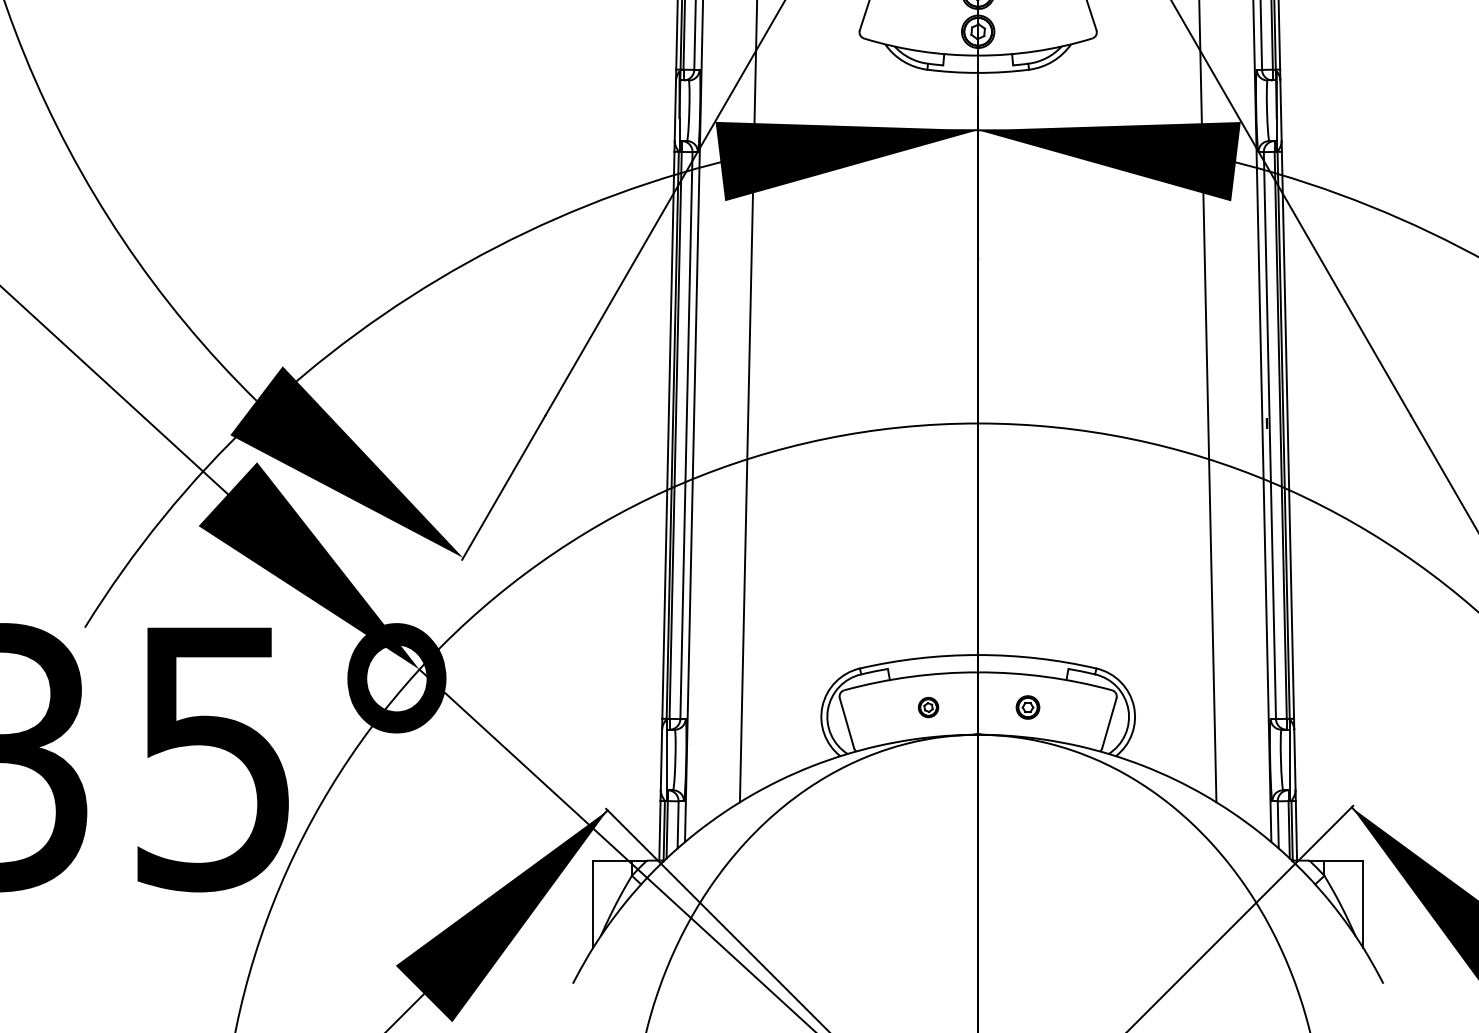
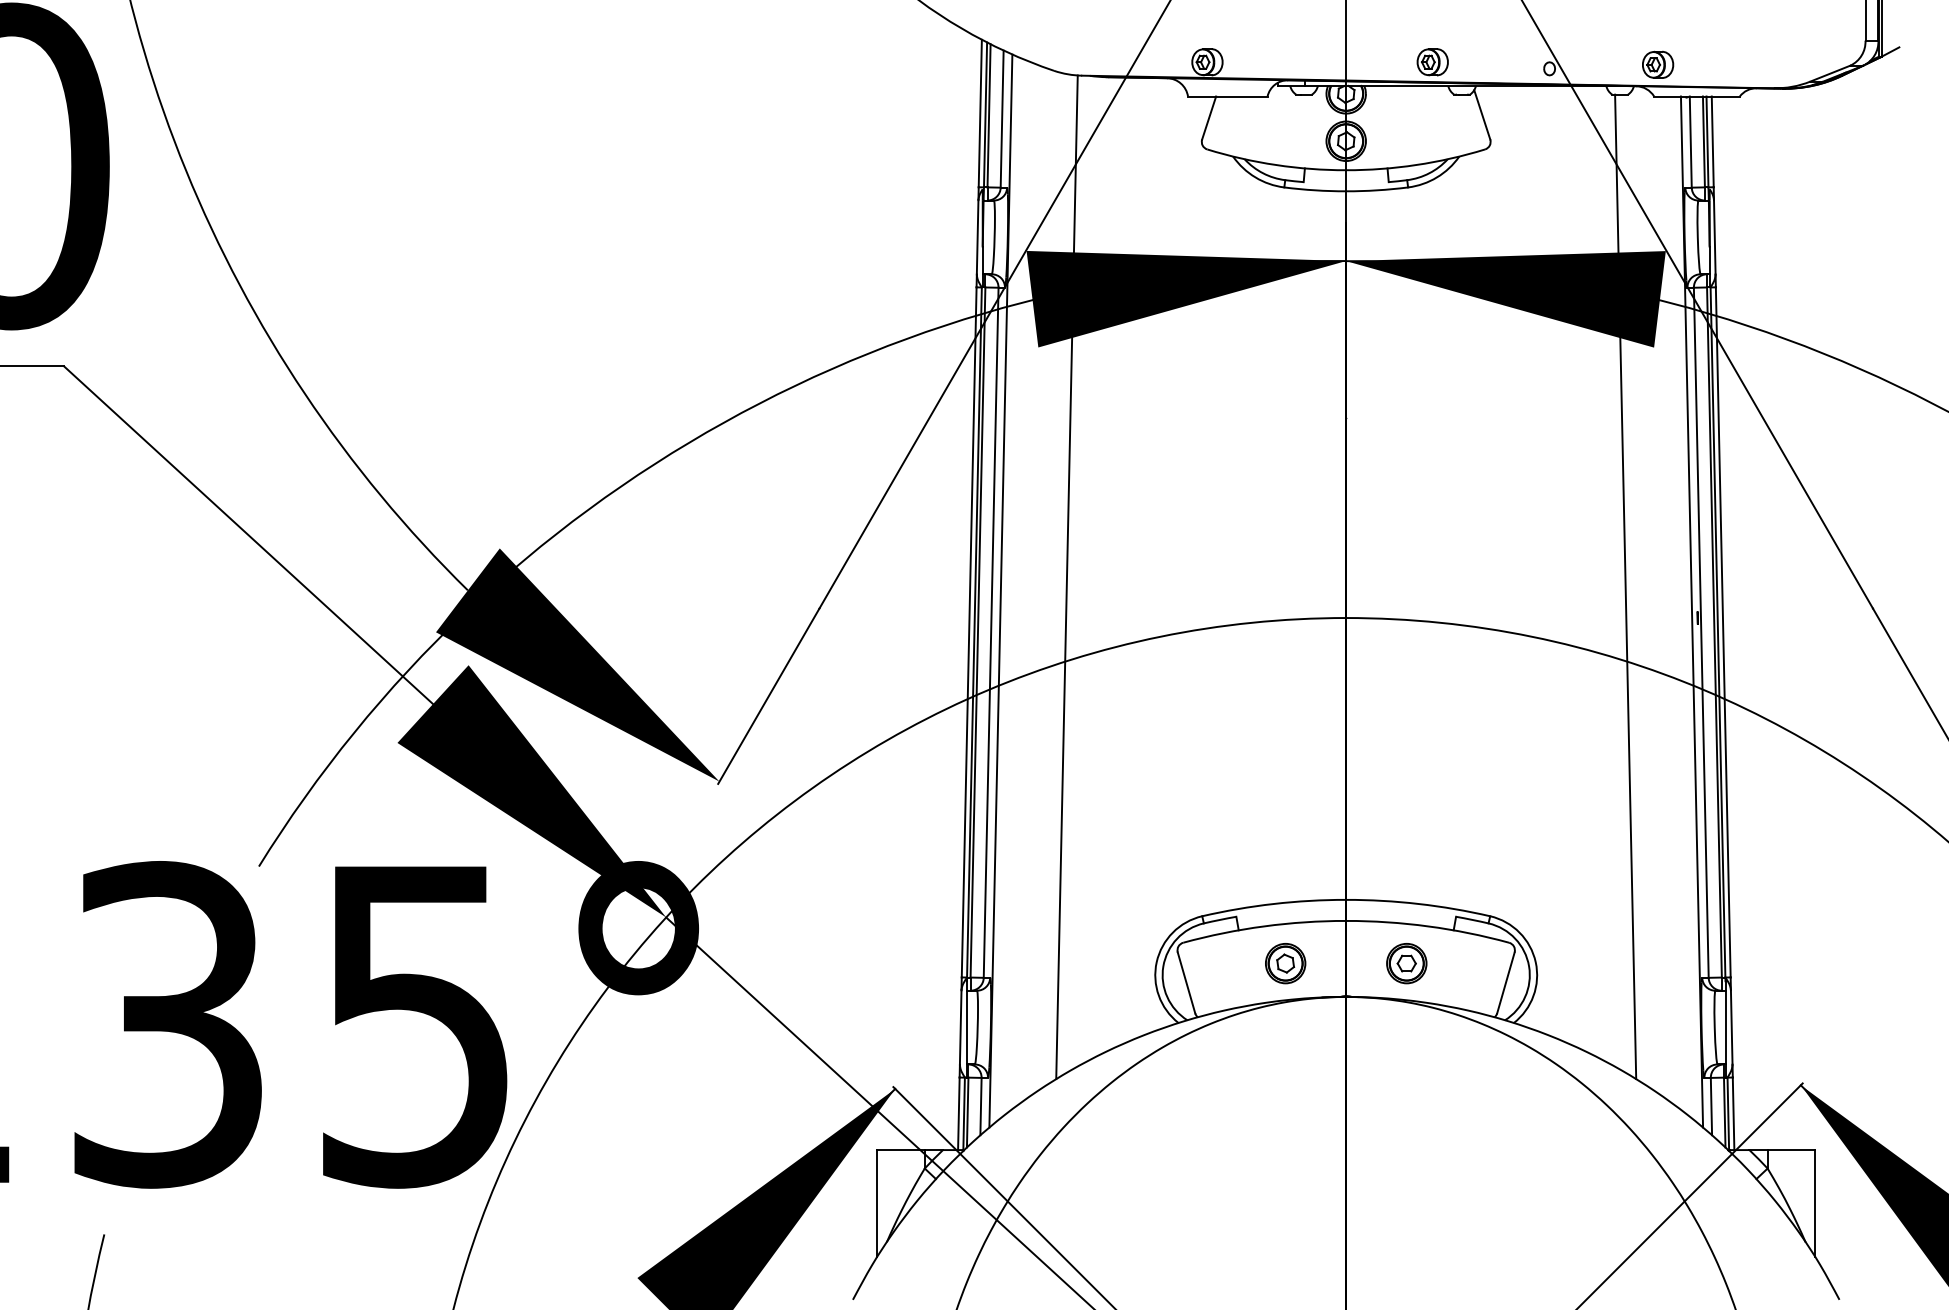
part: (928, 707) -> (1285, 963), size x1.67
part: (1027, 707) -> (1406, 963), size x1.43

